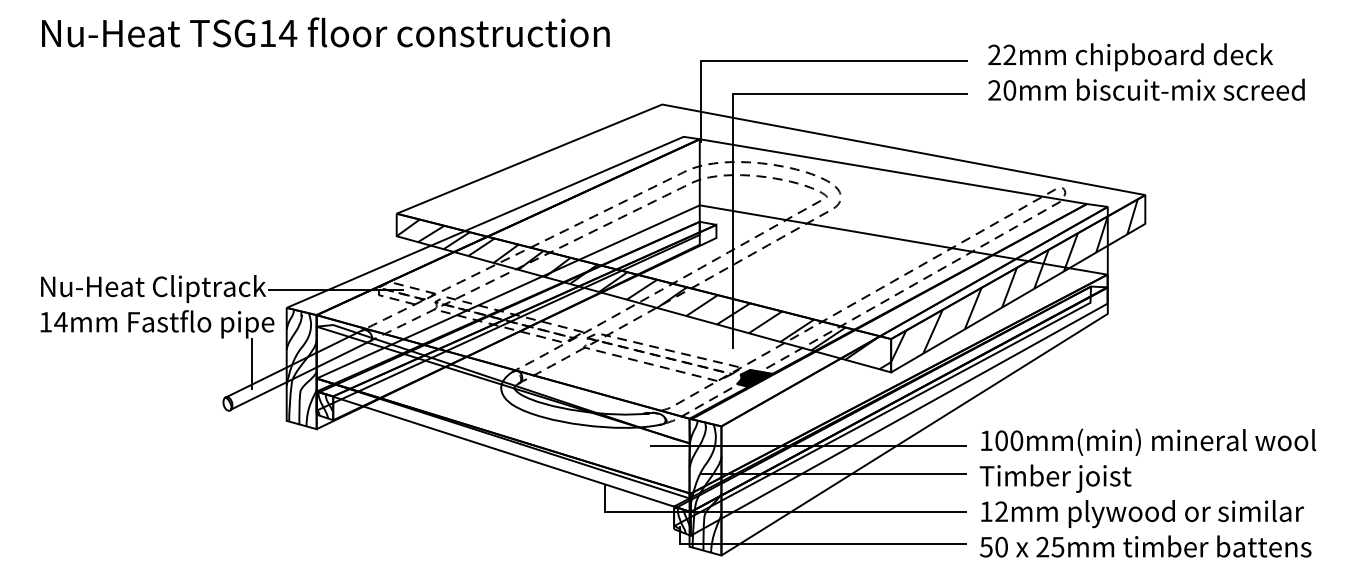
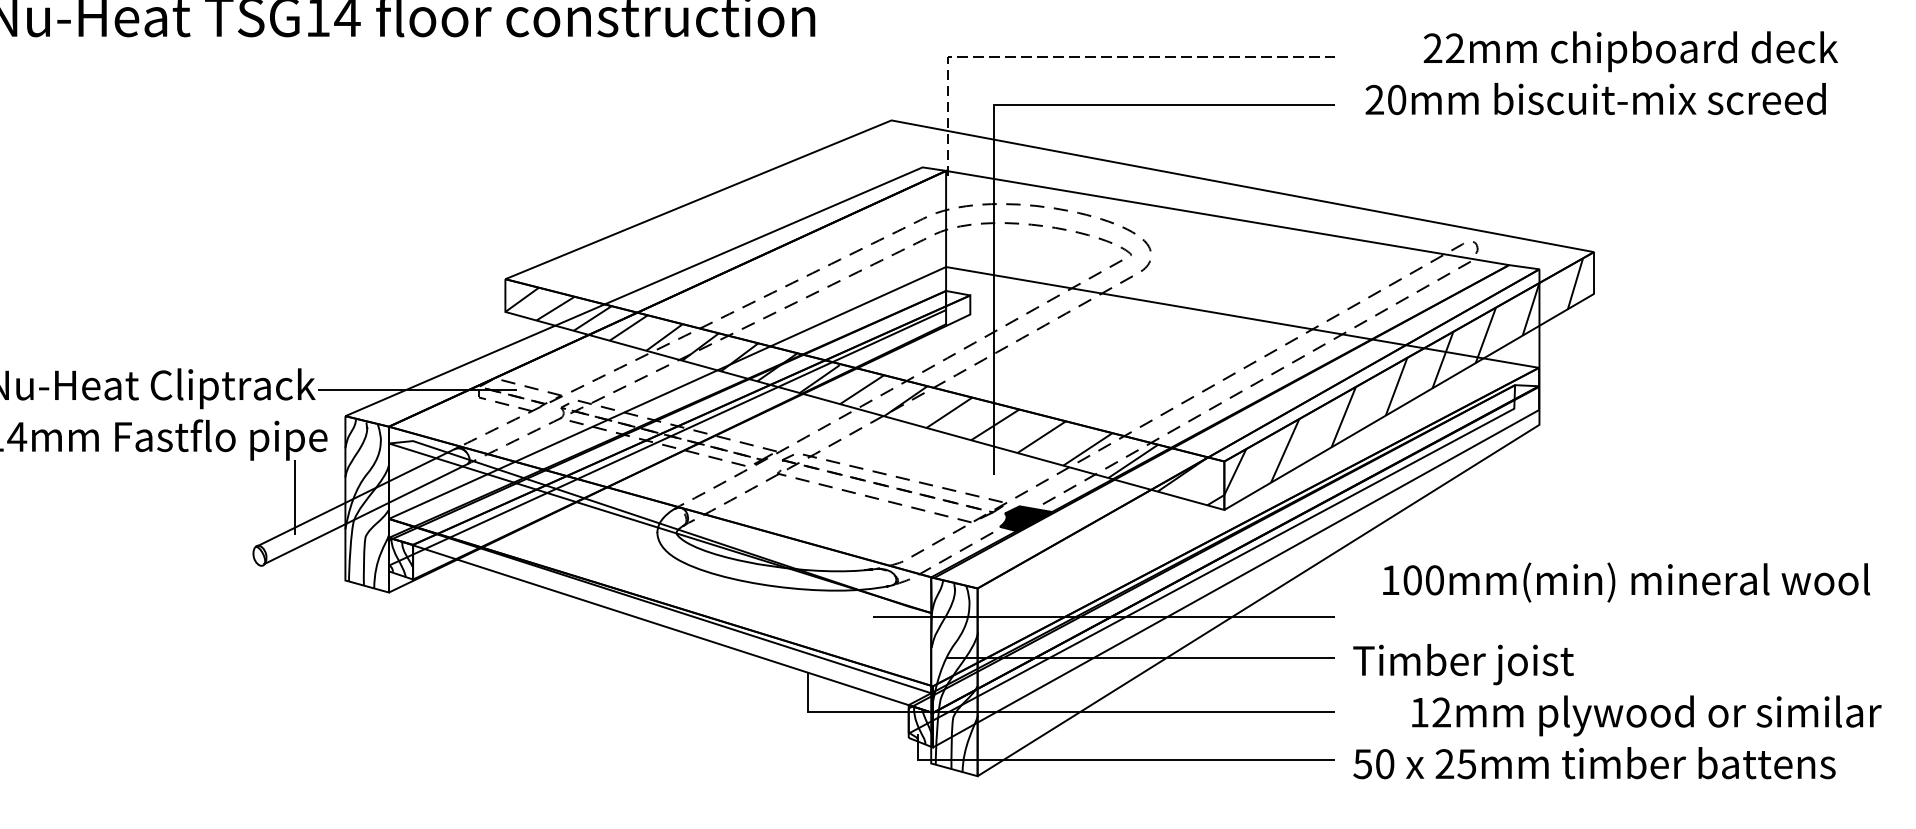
text: (1130, 57) -> (1630, 52), moved
line: (792, 61) -> (1080, 57), solid -> dashed
text: (1148, 441) -> (1626, 581), moved
text: (1142, 514) -> (1646, 716), moved

